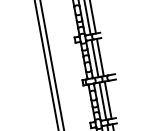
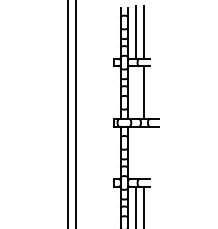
line: (95, 58) -> (136, 92), removed
line: (108, 99) -> (143, 152), removed
line: (103, 100) -> (136, 152), removed

